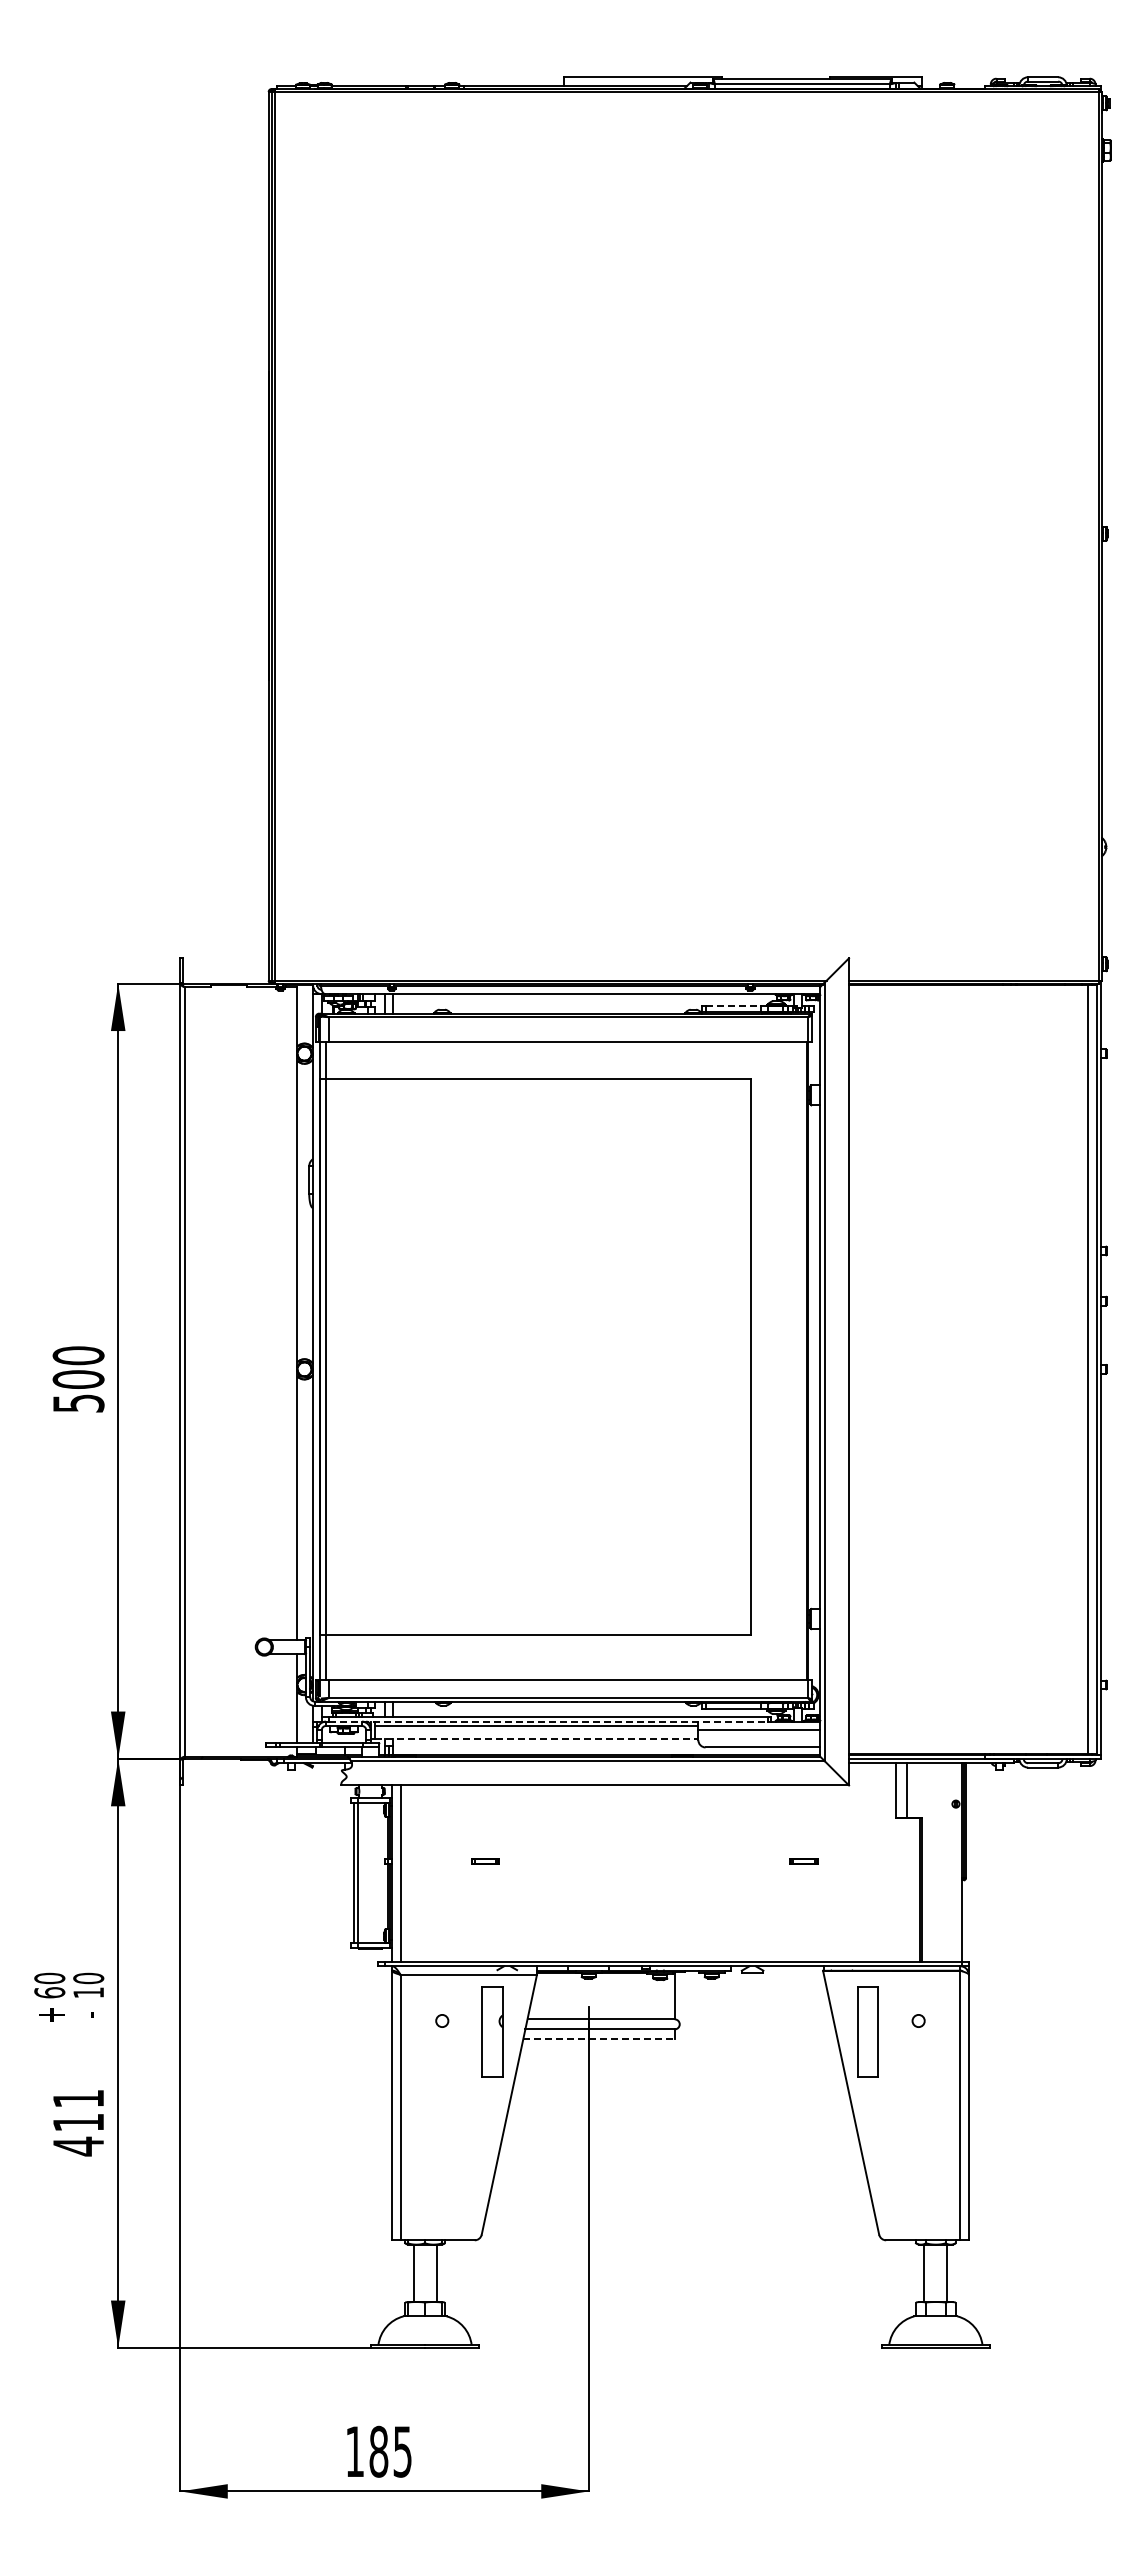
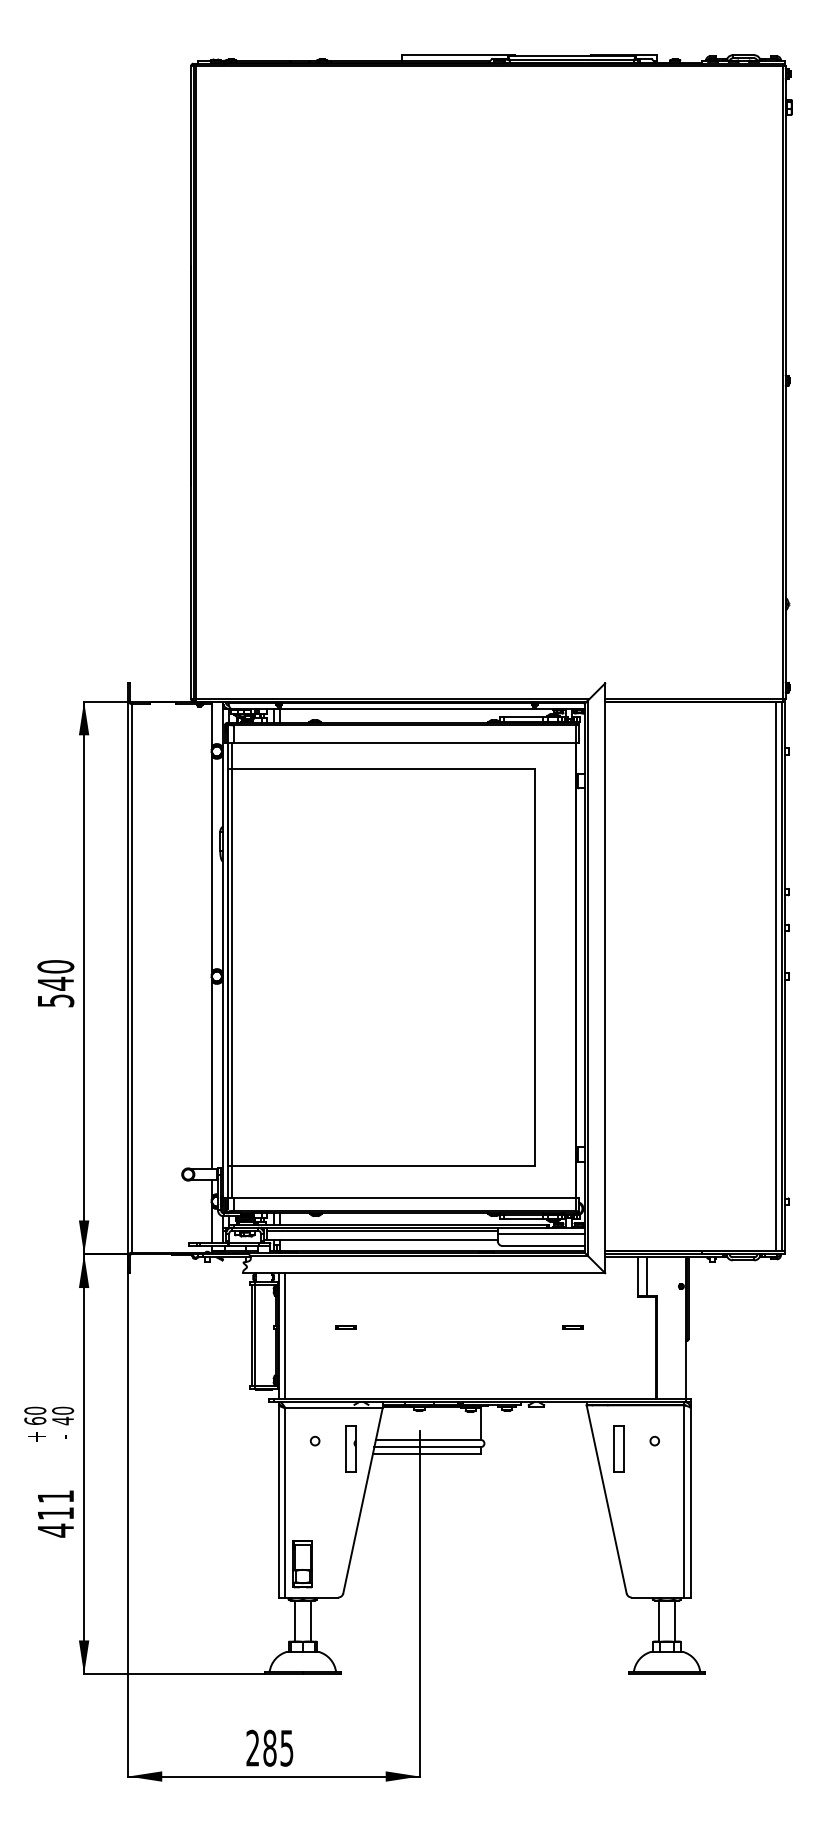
line: (734, 1006) -> (523, 717), dashed -> solid
text: (78, 1379) -> (55, 983), 500 -> 540
line: (548, 1721) -> (390, 1227), dashed -> solid
line: (536, 1738) -> (382, 1239), dashed -> solid
text: (88, 1992) -> (62, 1420), 10 -> 40
part: (492, 2031) -> (350, 1448), size x0.71
part: (868, 2031) -> (619, 1448), size x0.71
line: (598, 2039) -> (426, 1454), dashed -> solid
part: (425, 2193) -> (303, 1564), added
text: (354, 2450) -> (252, 1747), 185 -> 285

